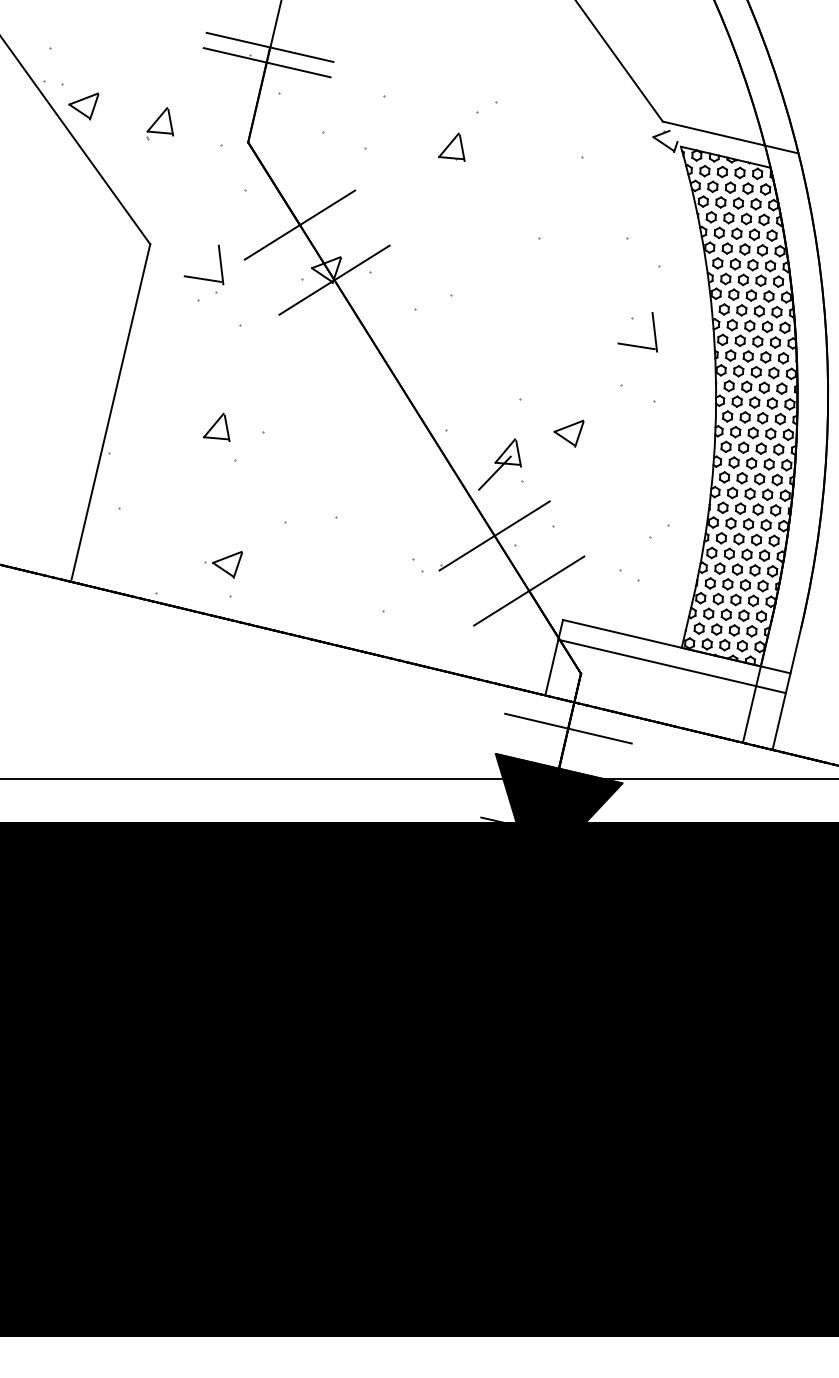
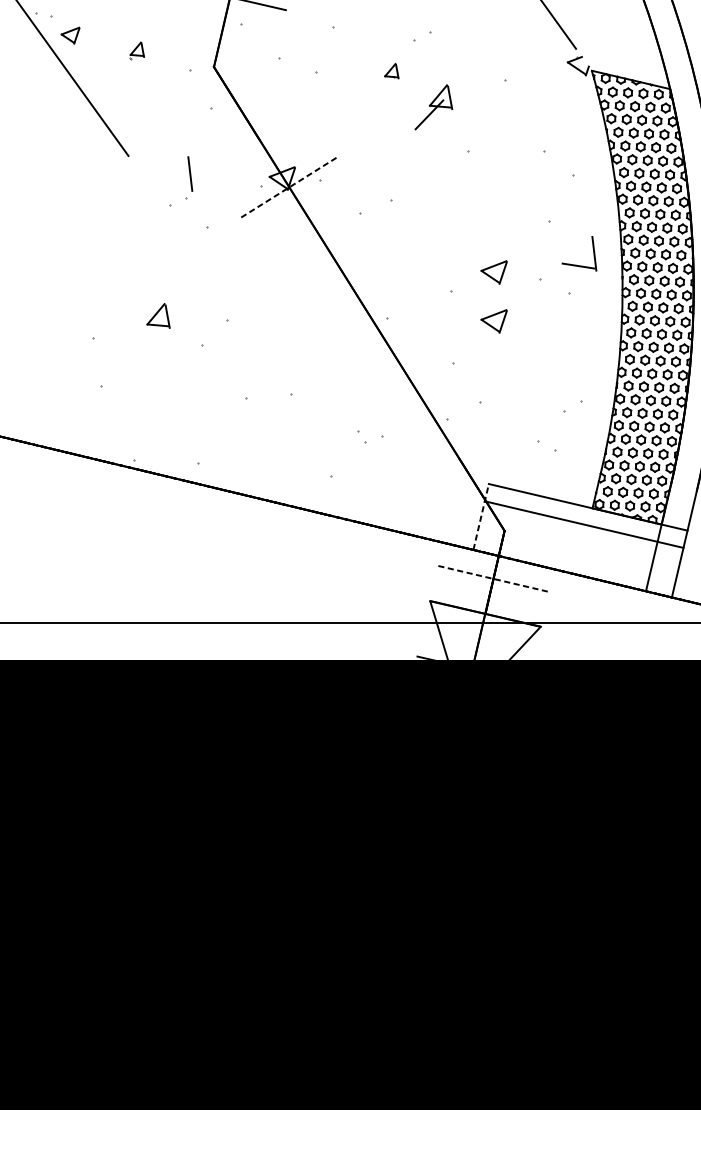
part: (83, 106) -> (70, 35), size x0.7
part: (160, 123) -> (137, 50), size x0.6
line: (730, 137) -> (635, 62), removed
part: (451, 146) -> (391, 70), size x0.6
line: (299, 224) -> (258, 138), removed
line: (202, 278) -> (174, 185), removed
line: (334, 279) -> (289, 186), solid -> dashed
part: (632, 344) -> (574, 264), moved
part: (568, 377) -> (493, 272), added
line: (110, 411) -> (93, 301), removed
part: (216, 426) -> (158, 315), moved
part: (499, 464) -> (433, 107), moved
line: (494, 535) -> (429, 410), removed
part: (223, 564) -> (192, 435), removed
line: (529, 590) -> (459, 458), removed
line: (554, 657) -> (481, 516), solid -> dashed
line: (568, 728) -> (493, 578), solid -> dashed
fill: (558, 815) -> (484, 654), removed

